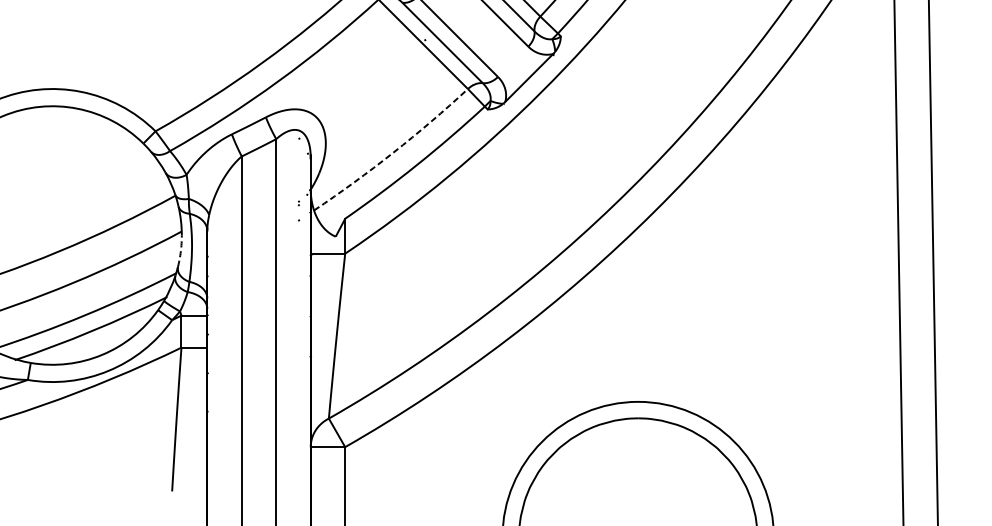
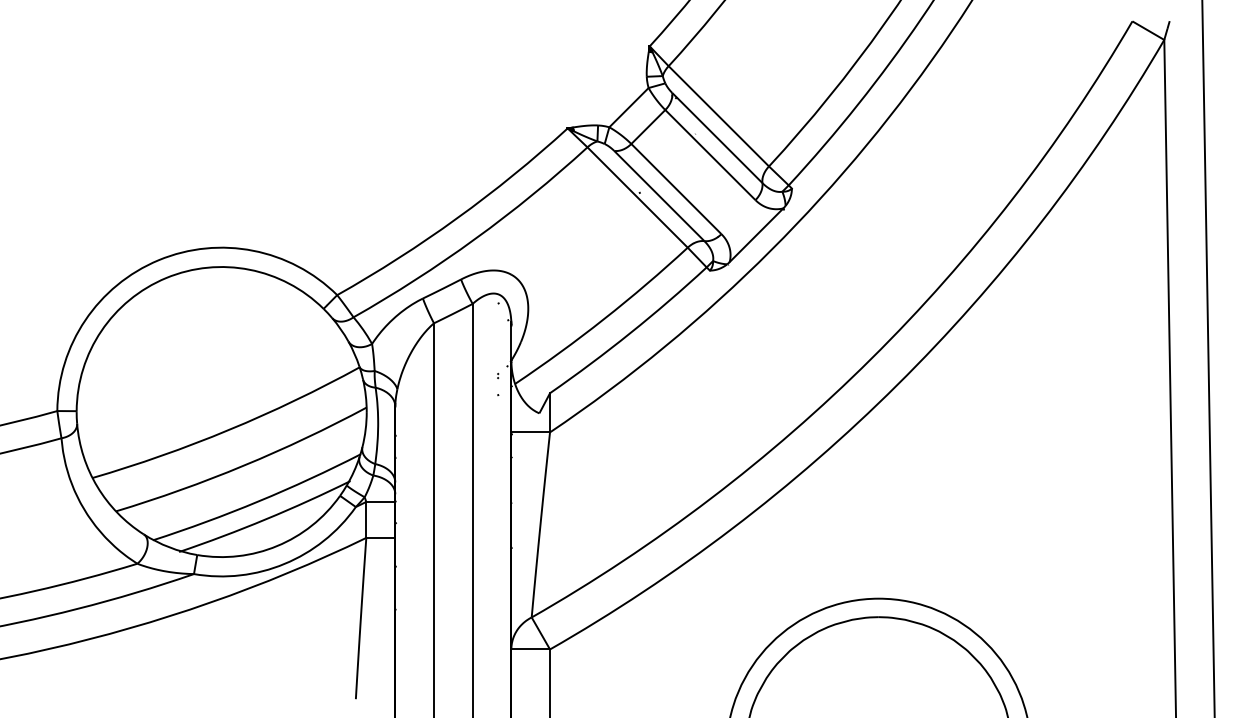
arc: (393, 153) -> (604, 319), dashed -> solid
arc: (180, 251) -> (365, 429), dashed -> solid

